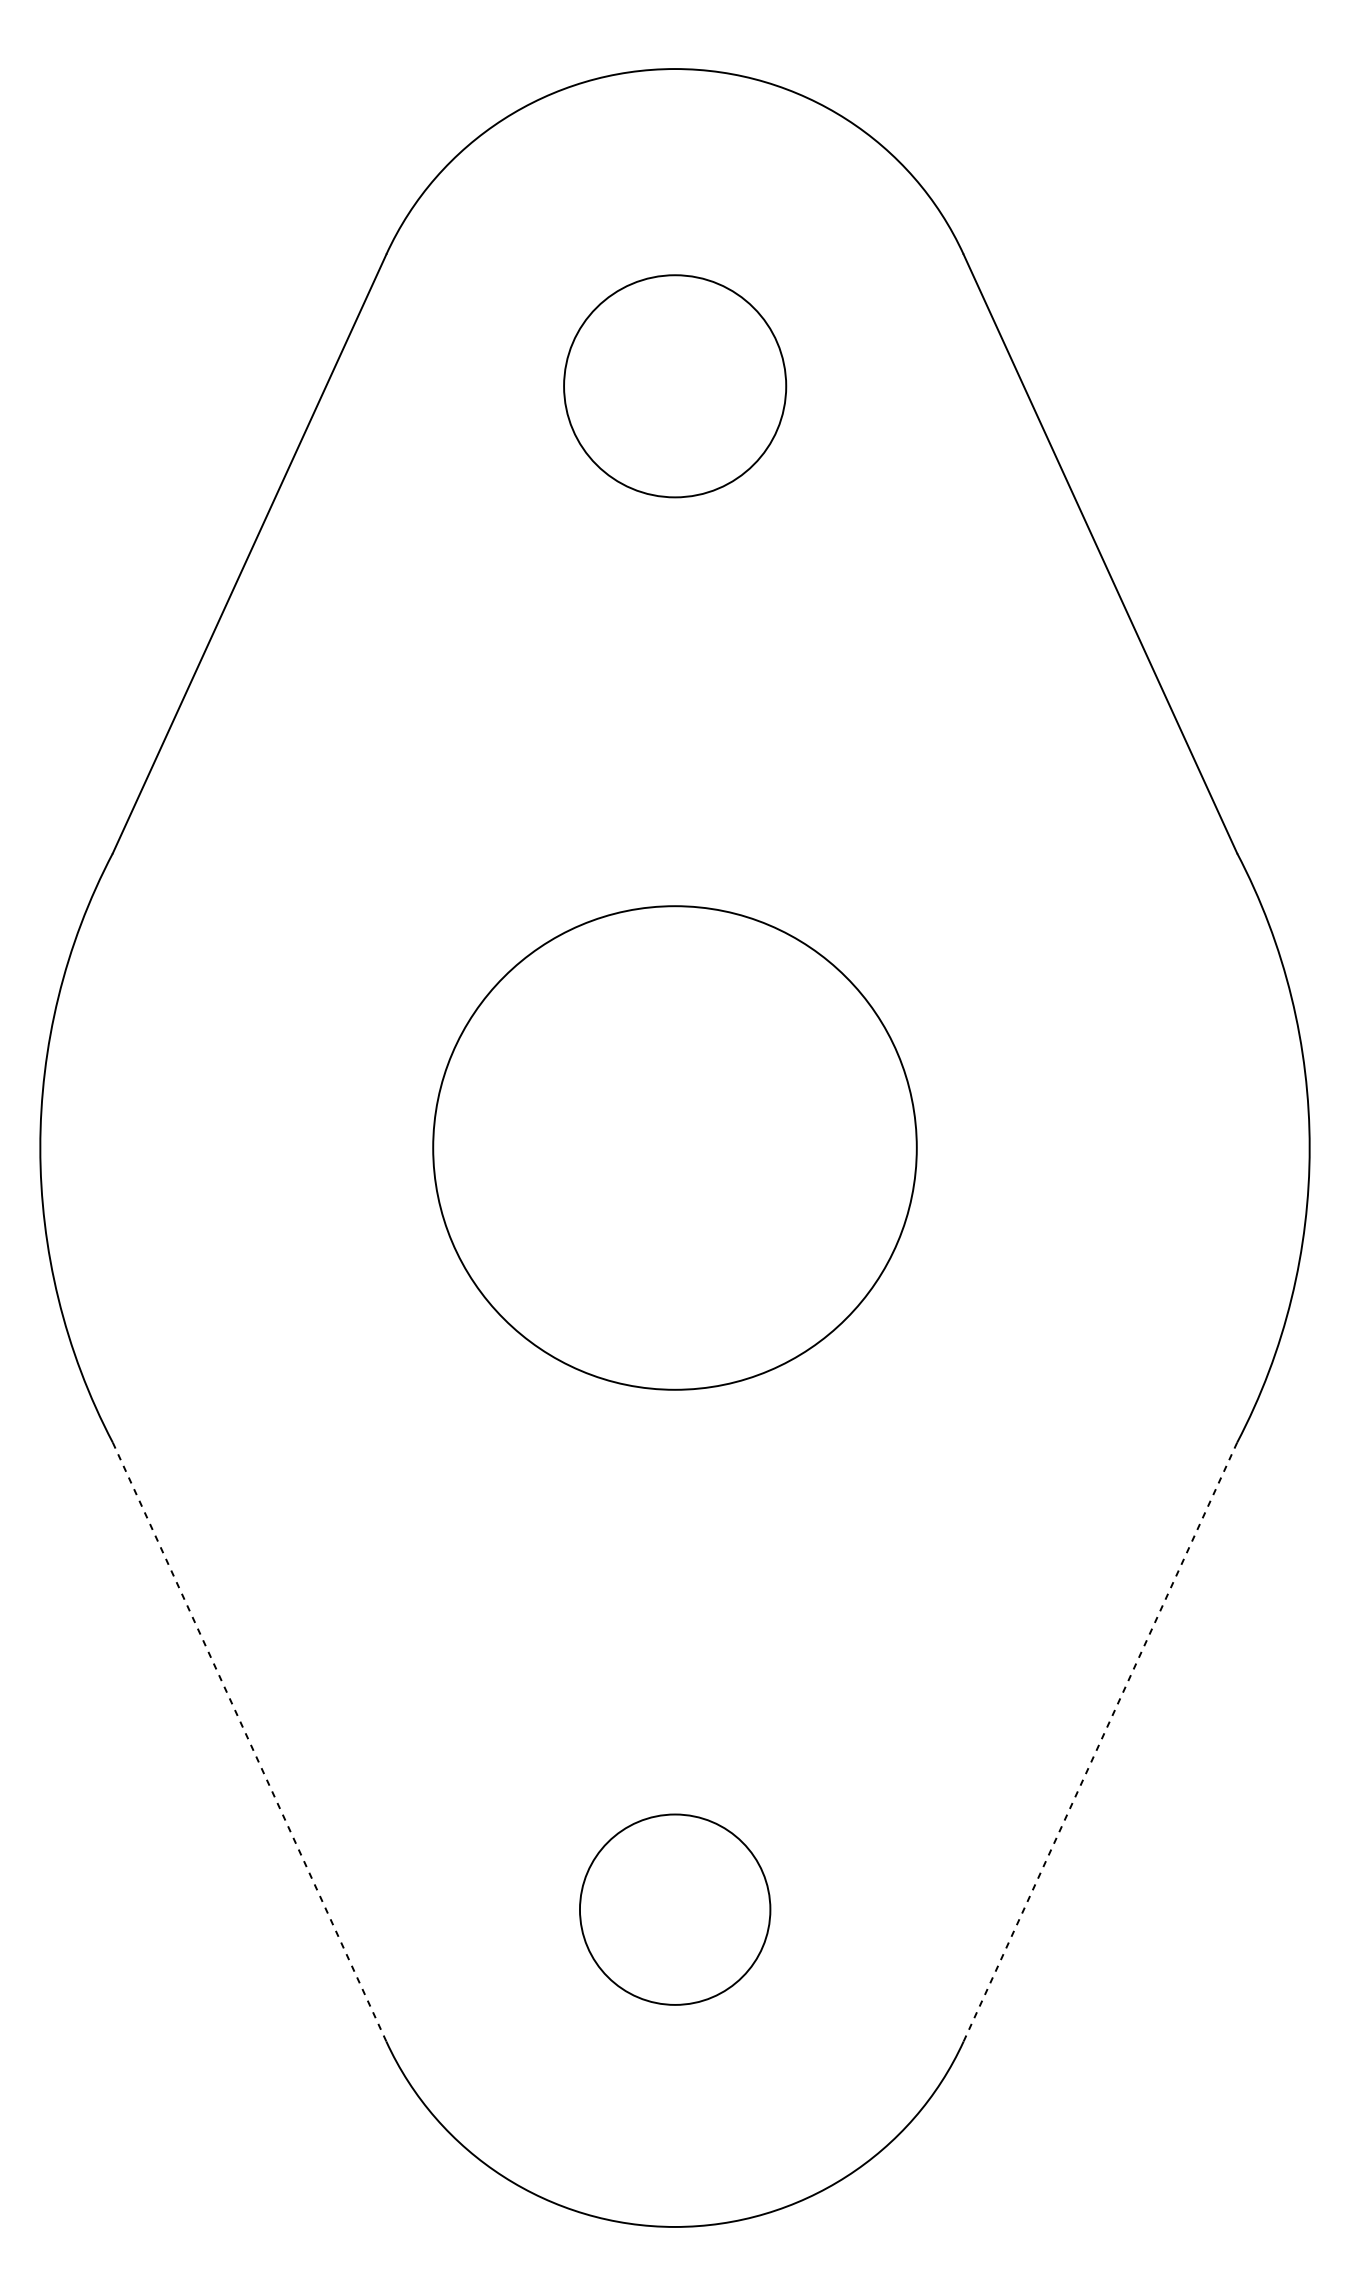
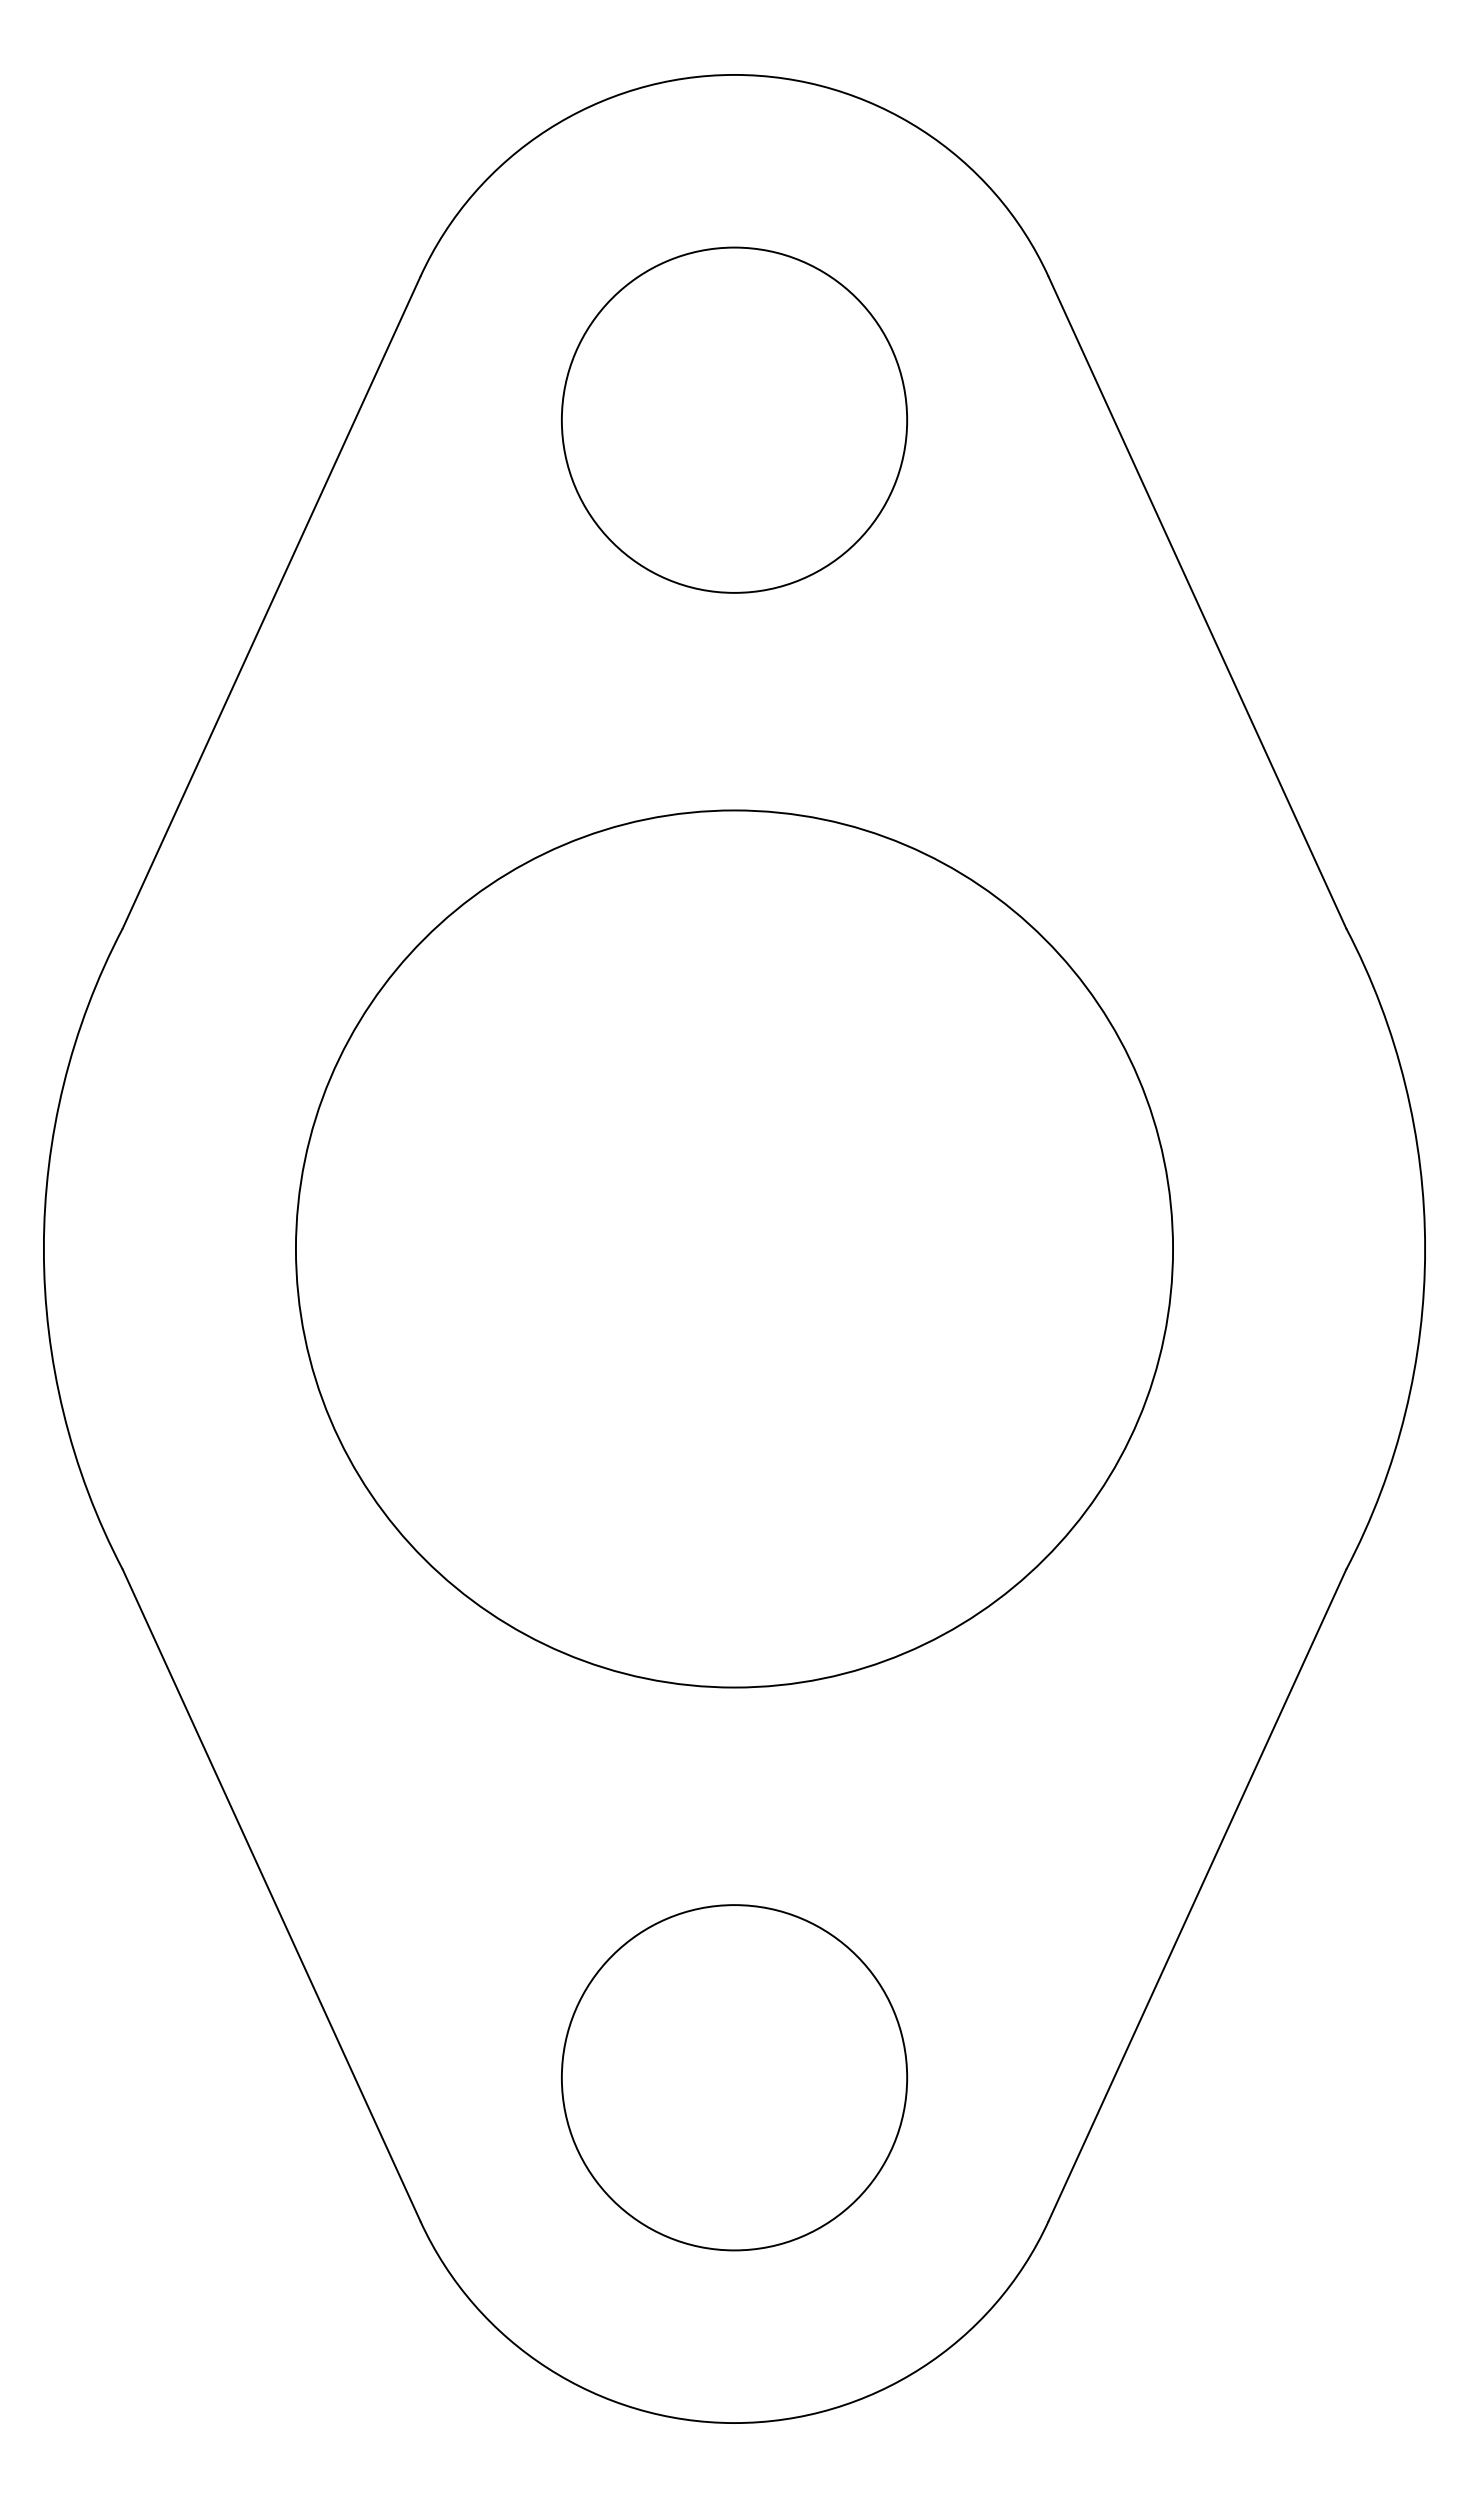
circle: (675, 385) -> (734, 419), size x1.43
circle: (675, 1147) -> (734, 1248), size x1.67
line: (249, 1742) -> (271, 1895), dashed -> solid
line: (1100, 1742) -> (1197, 1895), dashed -> solid
circle: (675, 1909) -> (734, 2077), size x1.67

